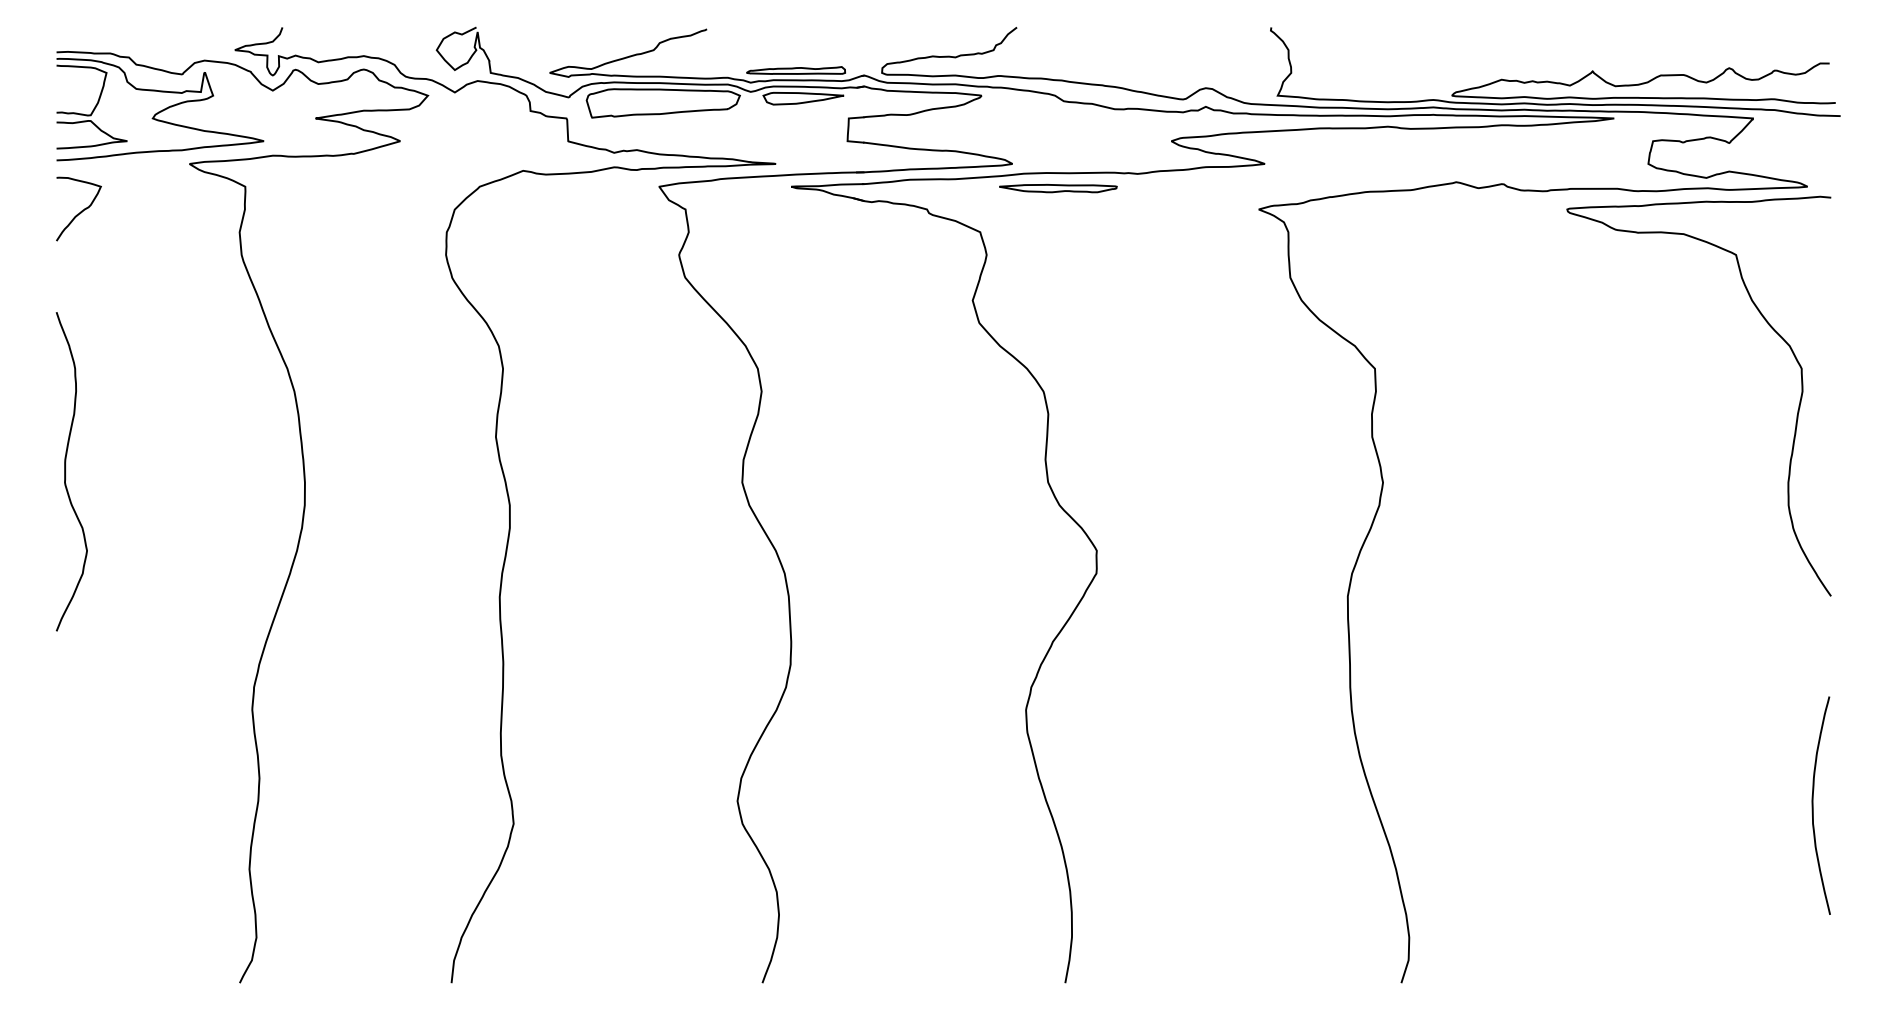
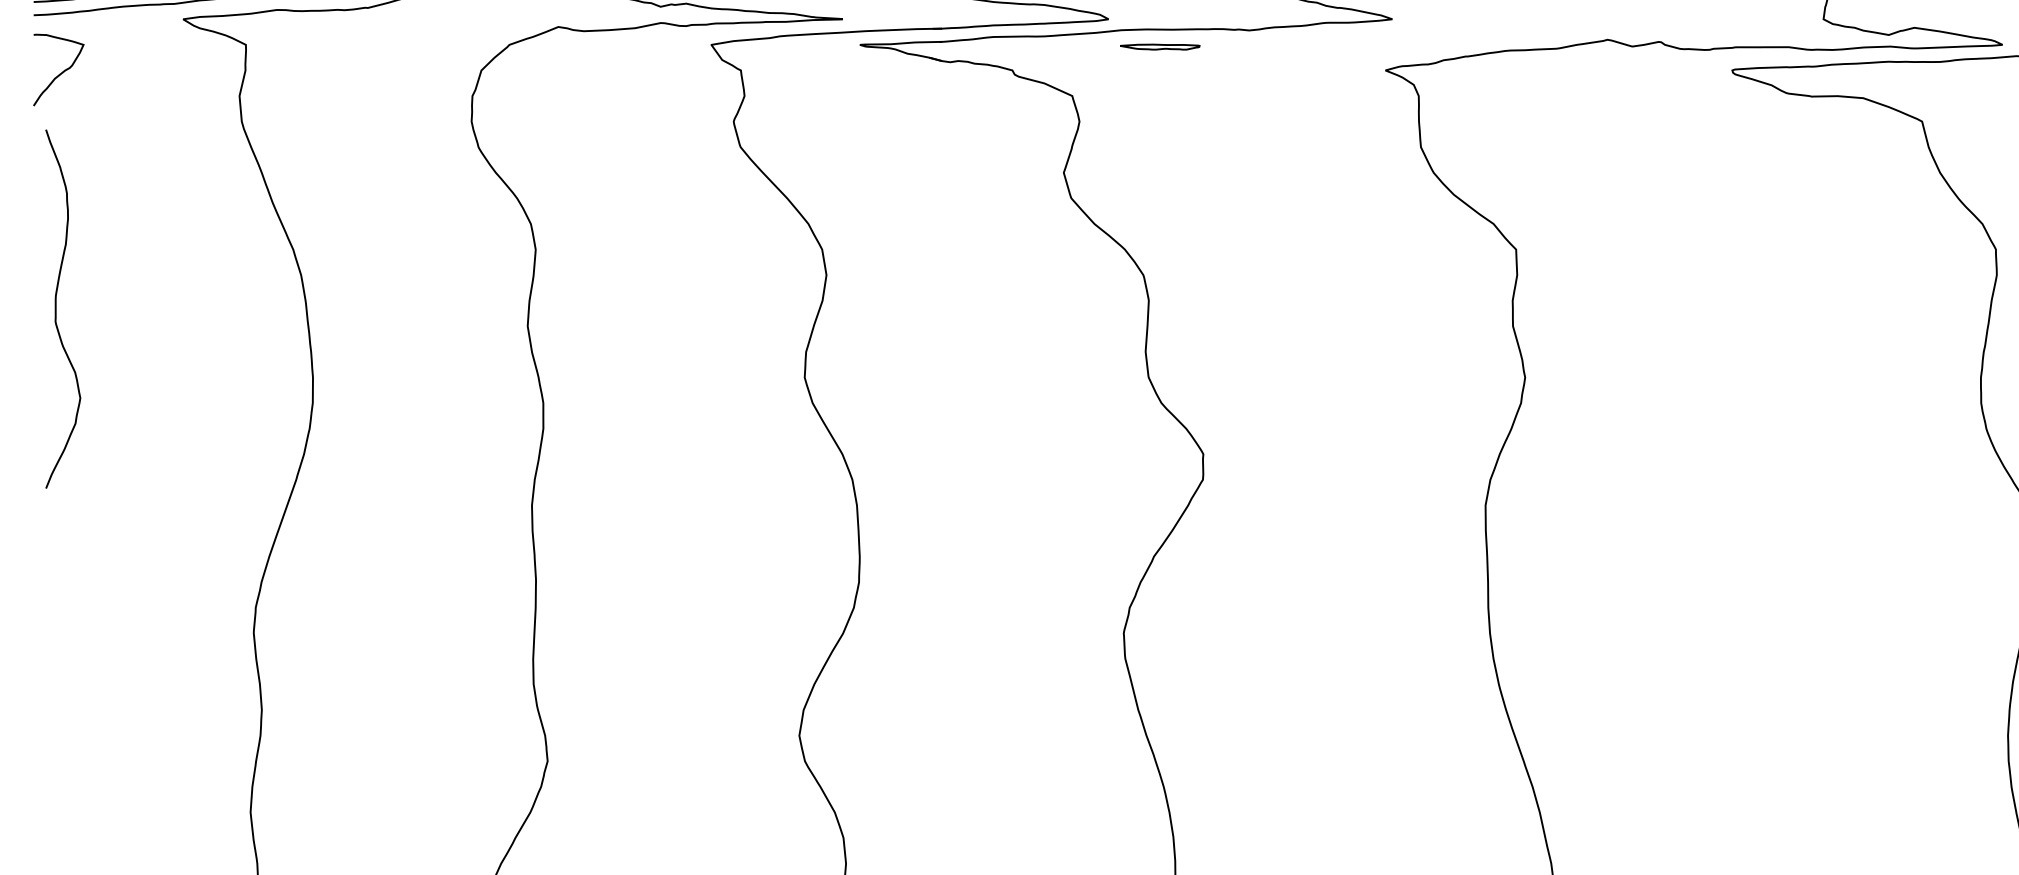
part: (1058, 188) -> (1160, 46), size x0.6
curve: (65, 471) -> (56, 308), moved

